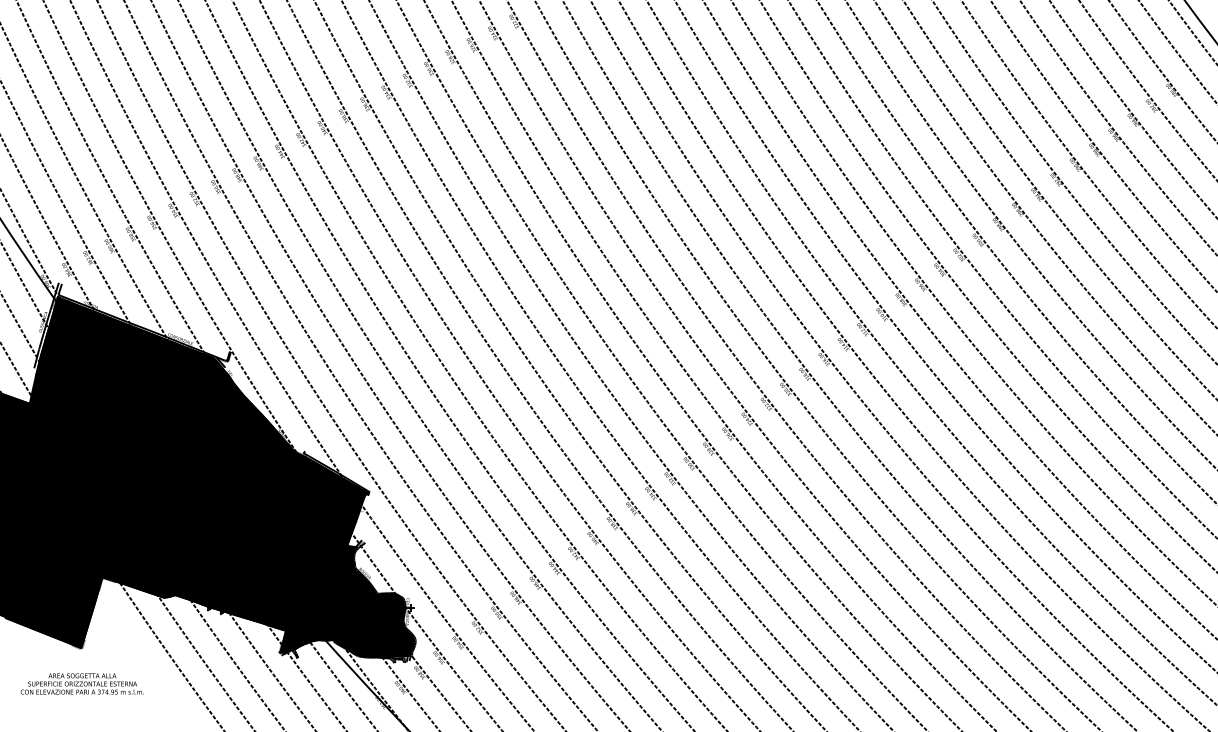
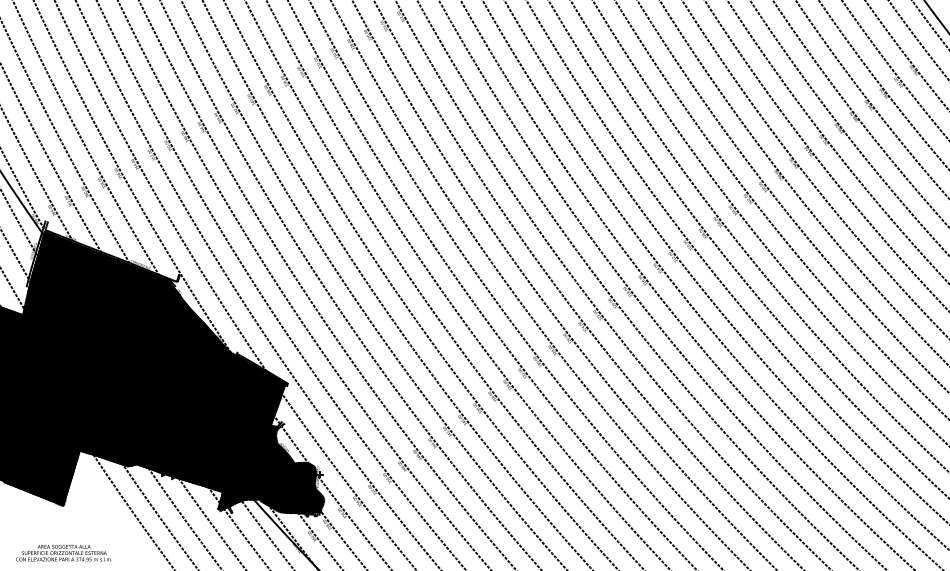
text: (81, 683) -> (63, 552), moved

